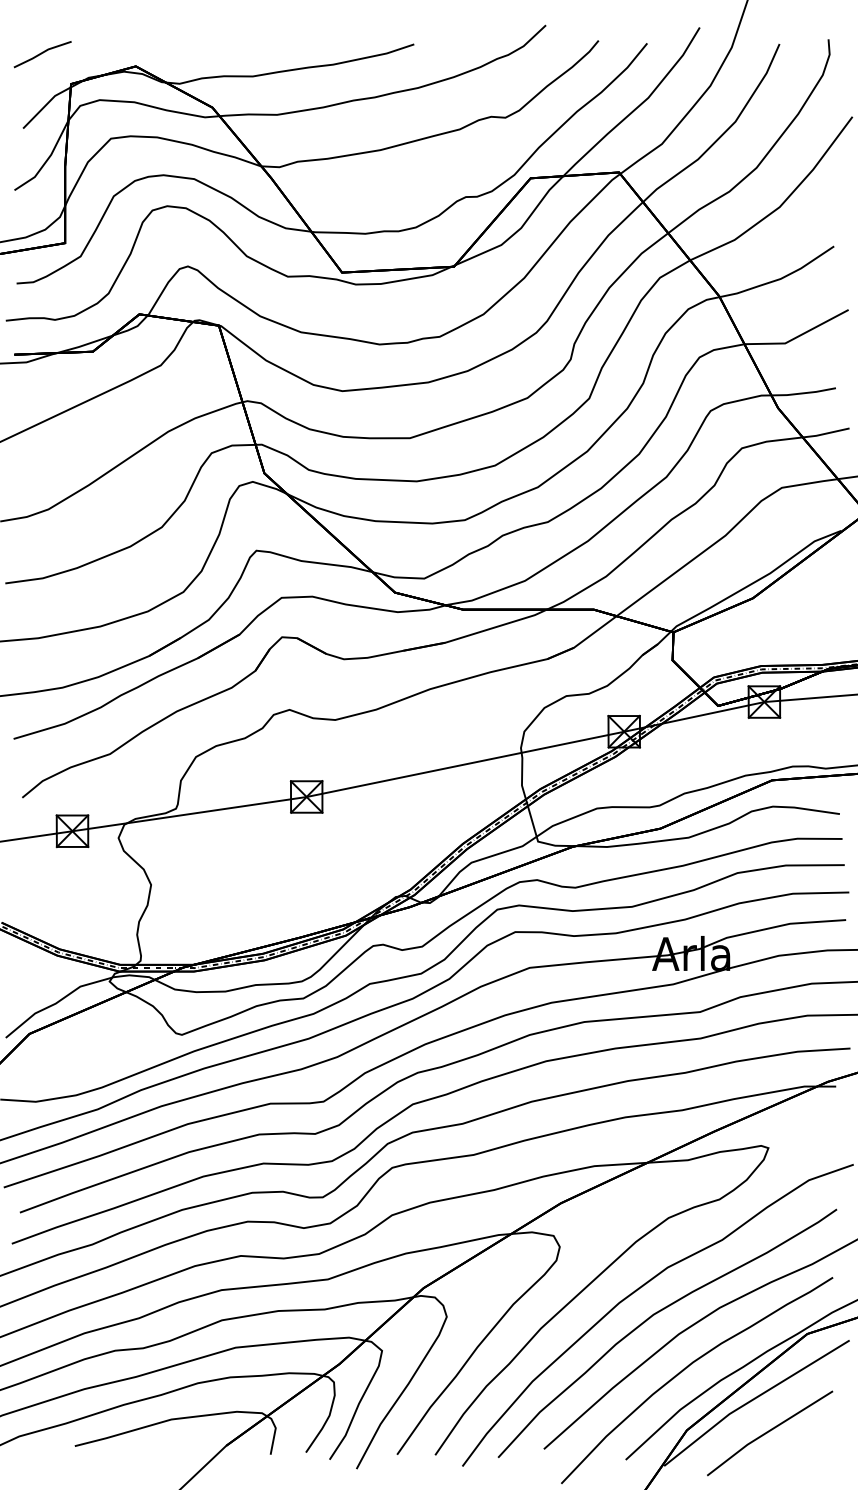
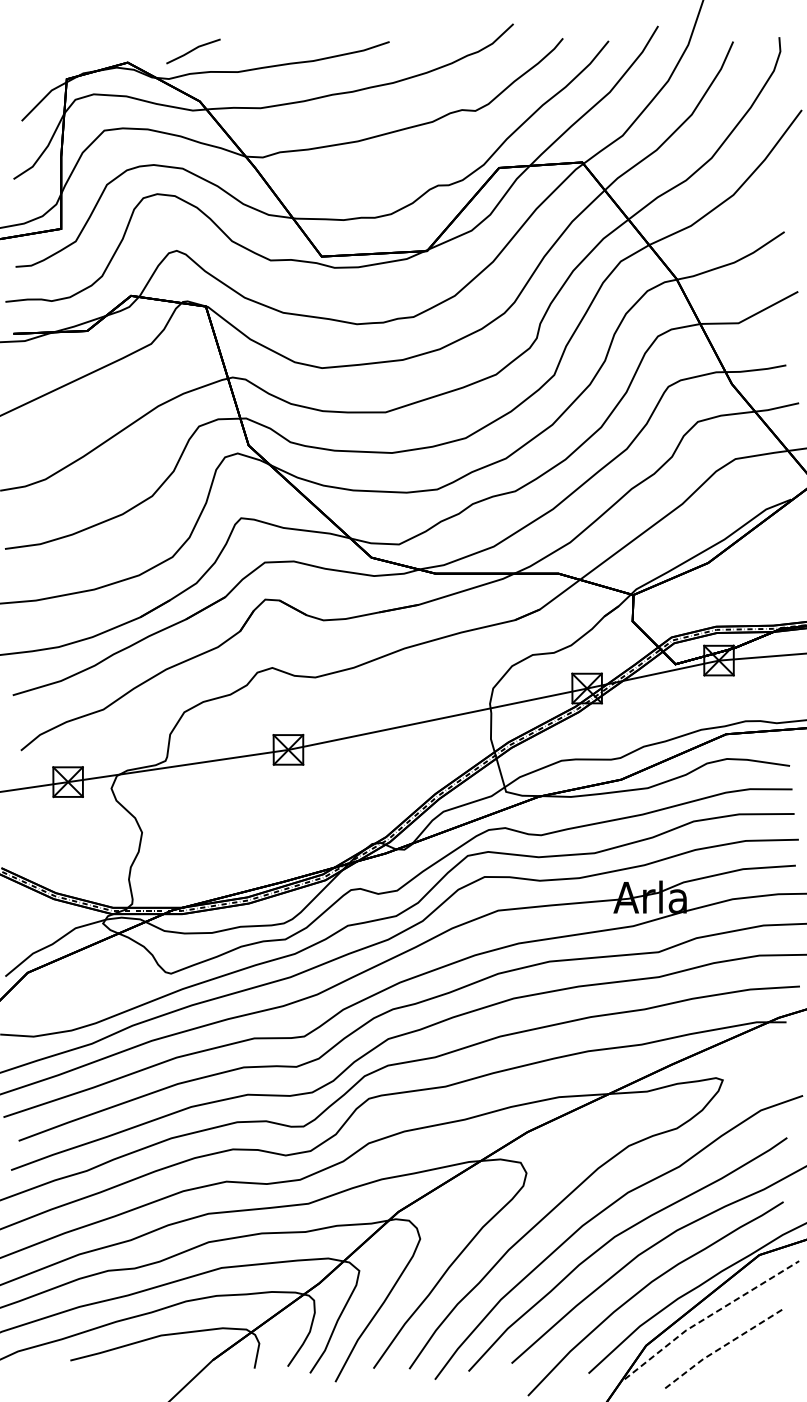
line: (42, 53) -> (193, 50), moved
line: (753, 1399) -> (708, 1316), solid -> dashed
line: (768, 1431) -> (722, 1346), solid -> dashed

